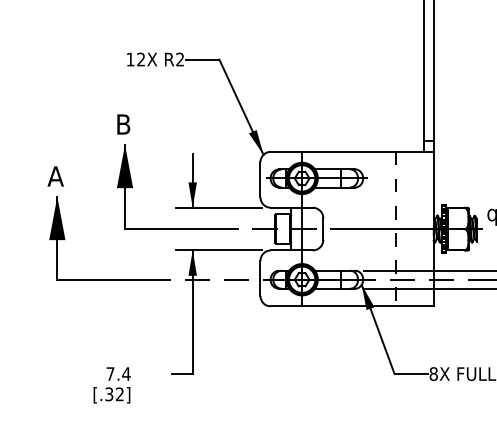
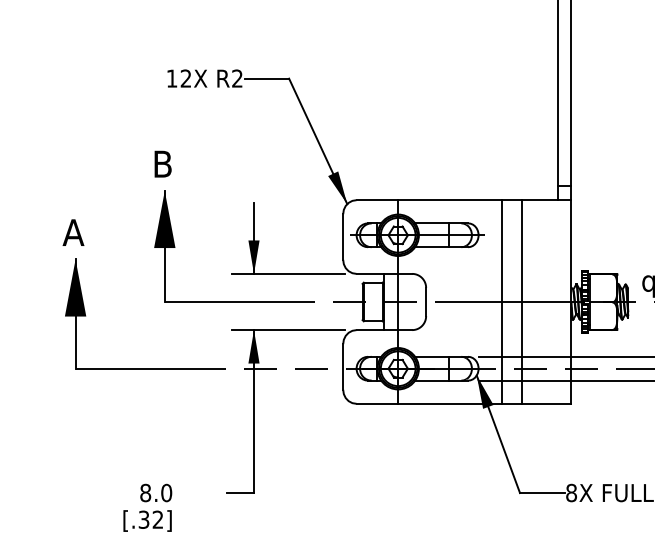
line: (380, 228) -> (501, 301), added
line: (395, 229) -> (521, 302), dashed -> solid
text: (118, 373) -> (156, 492), 7.4 -> 8.0

